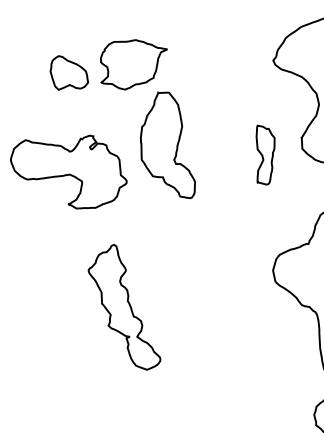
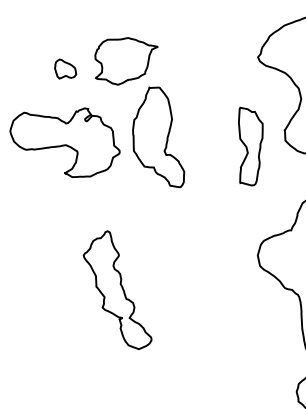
part: (69, 72) -> (65, 68), size x0.6
part: (265, 154) -> (250, 145), size x1.4
part: (68, 171) -> (64, 142), moved

